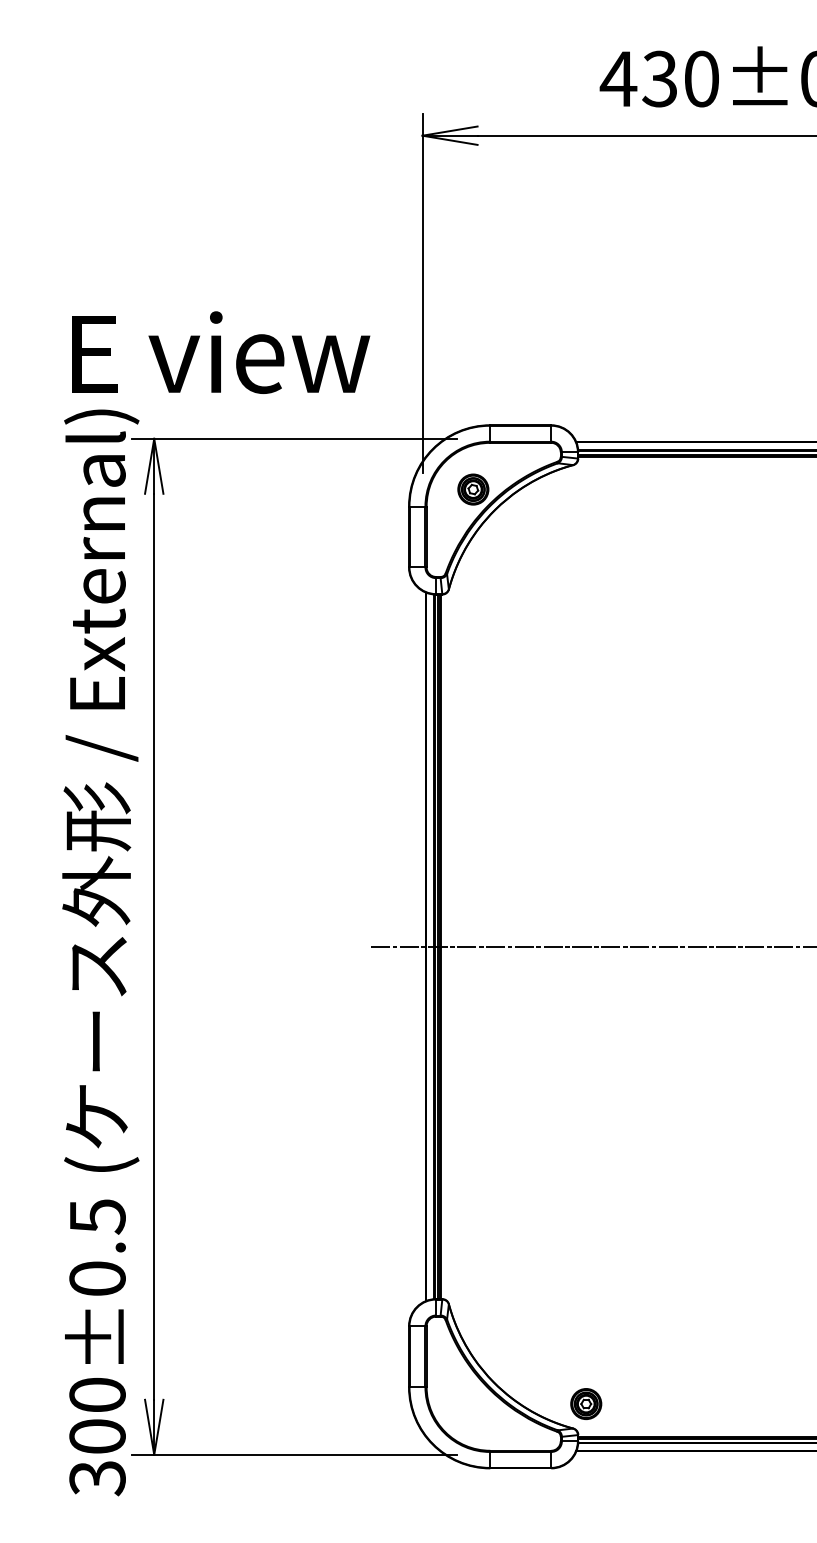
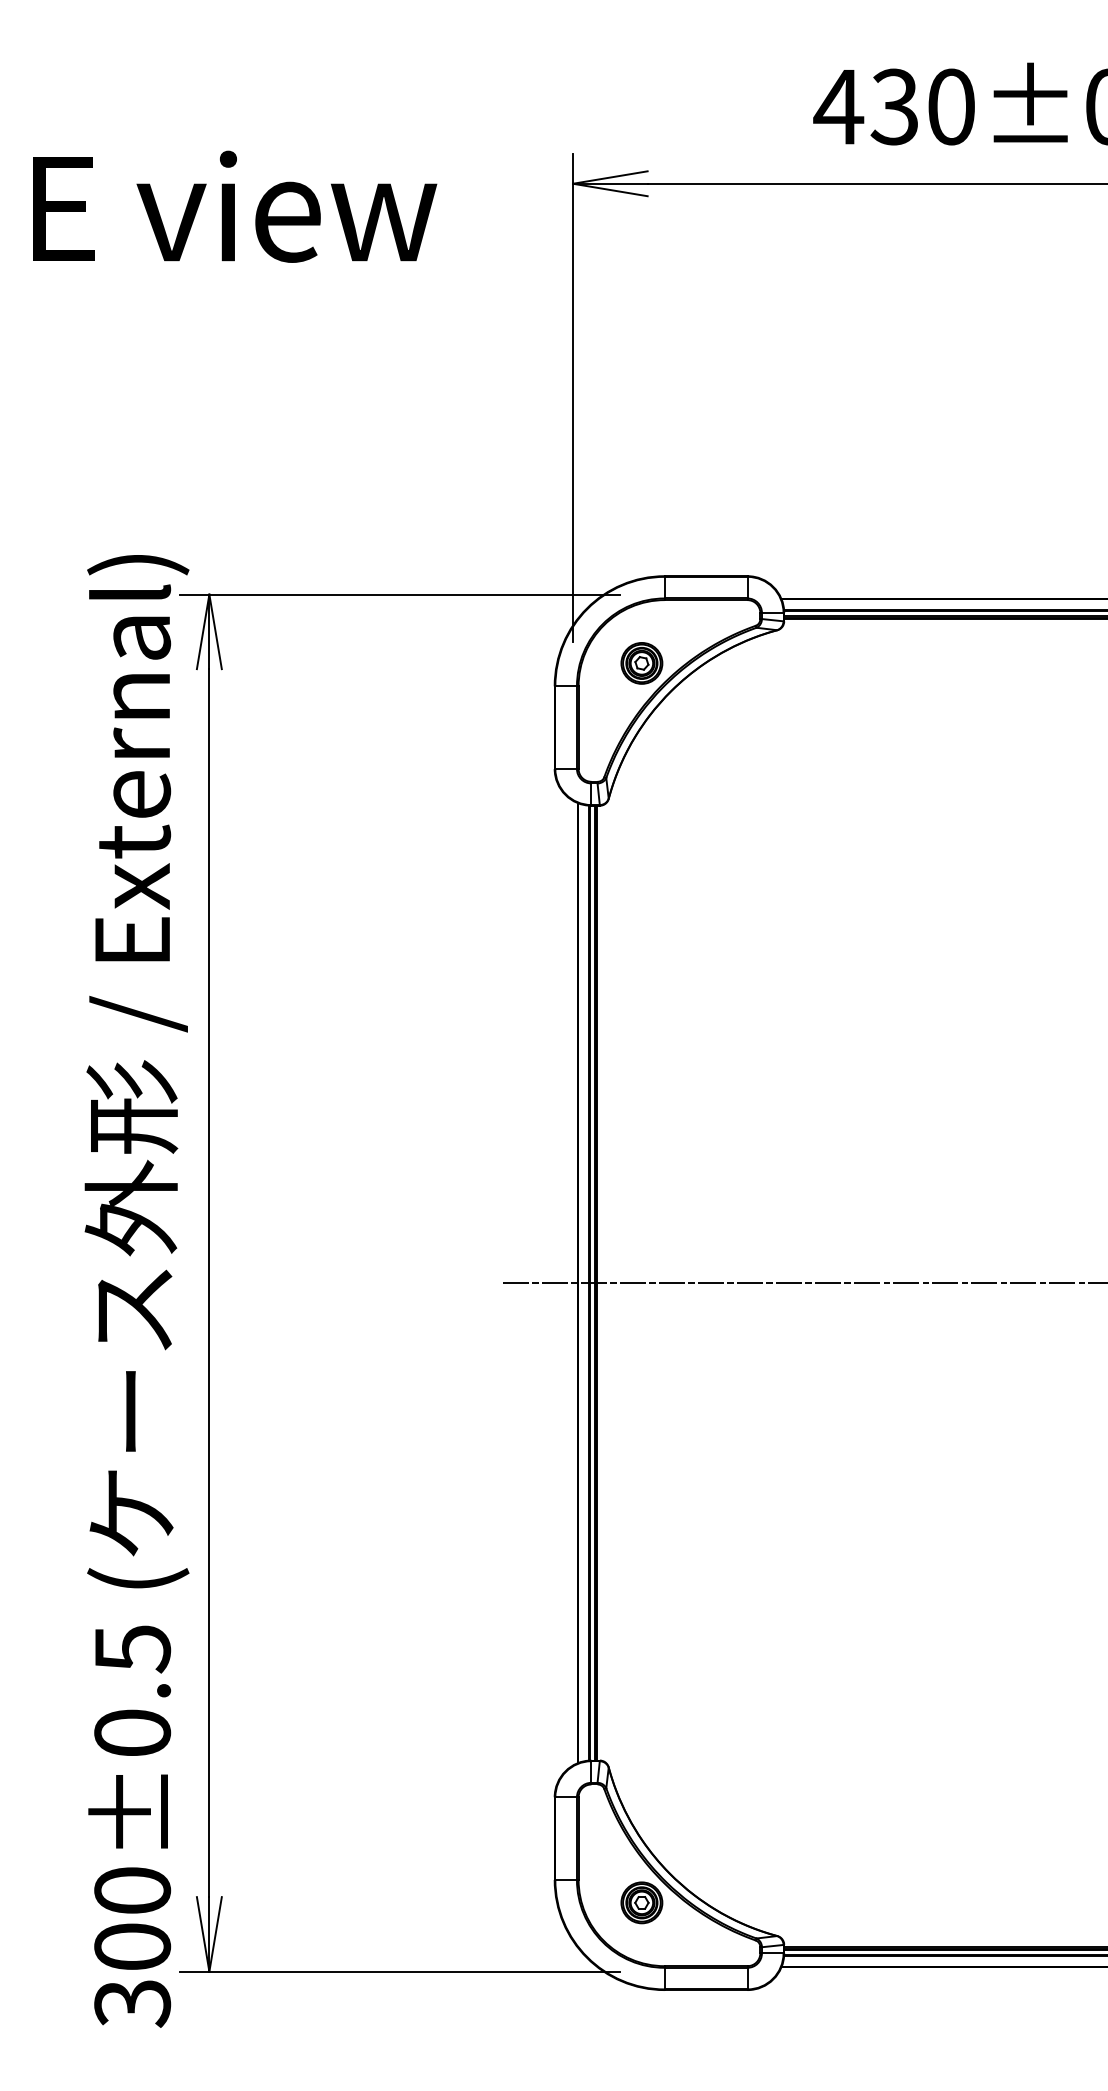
text: (221, 352) -> (235, 206), moved
part: (585, 1403) -> (641, 1902), moved

